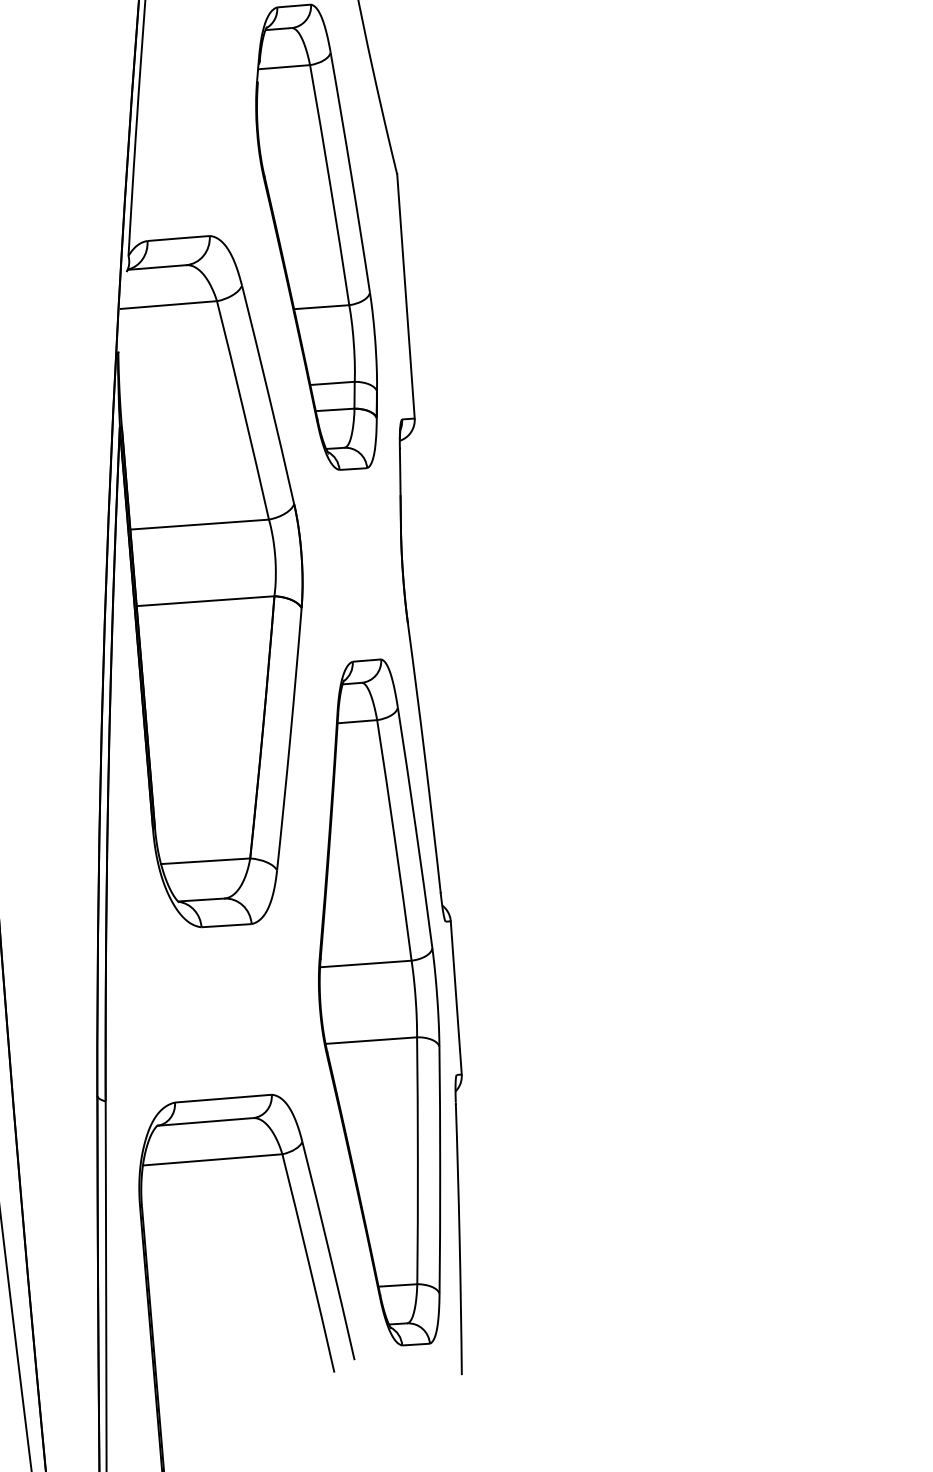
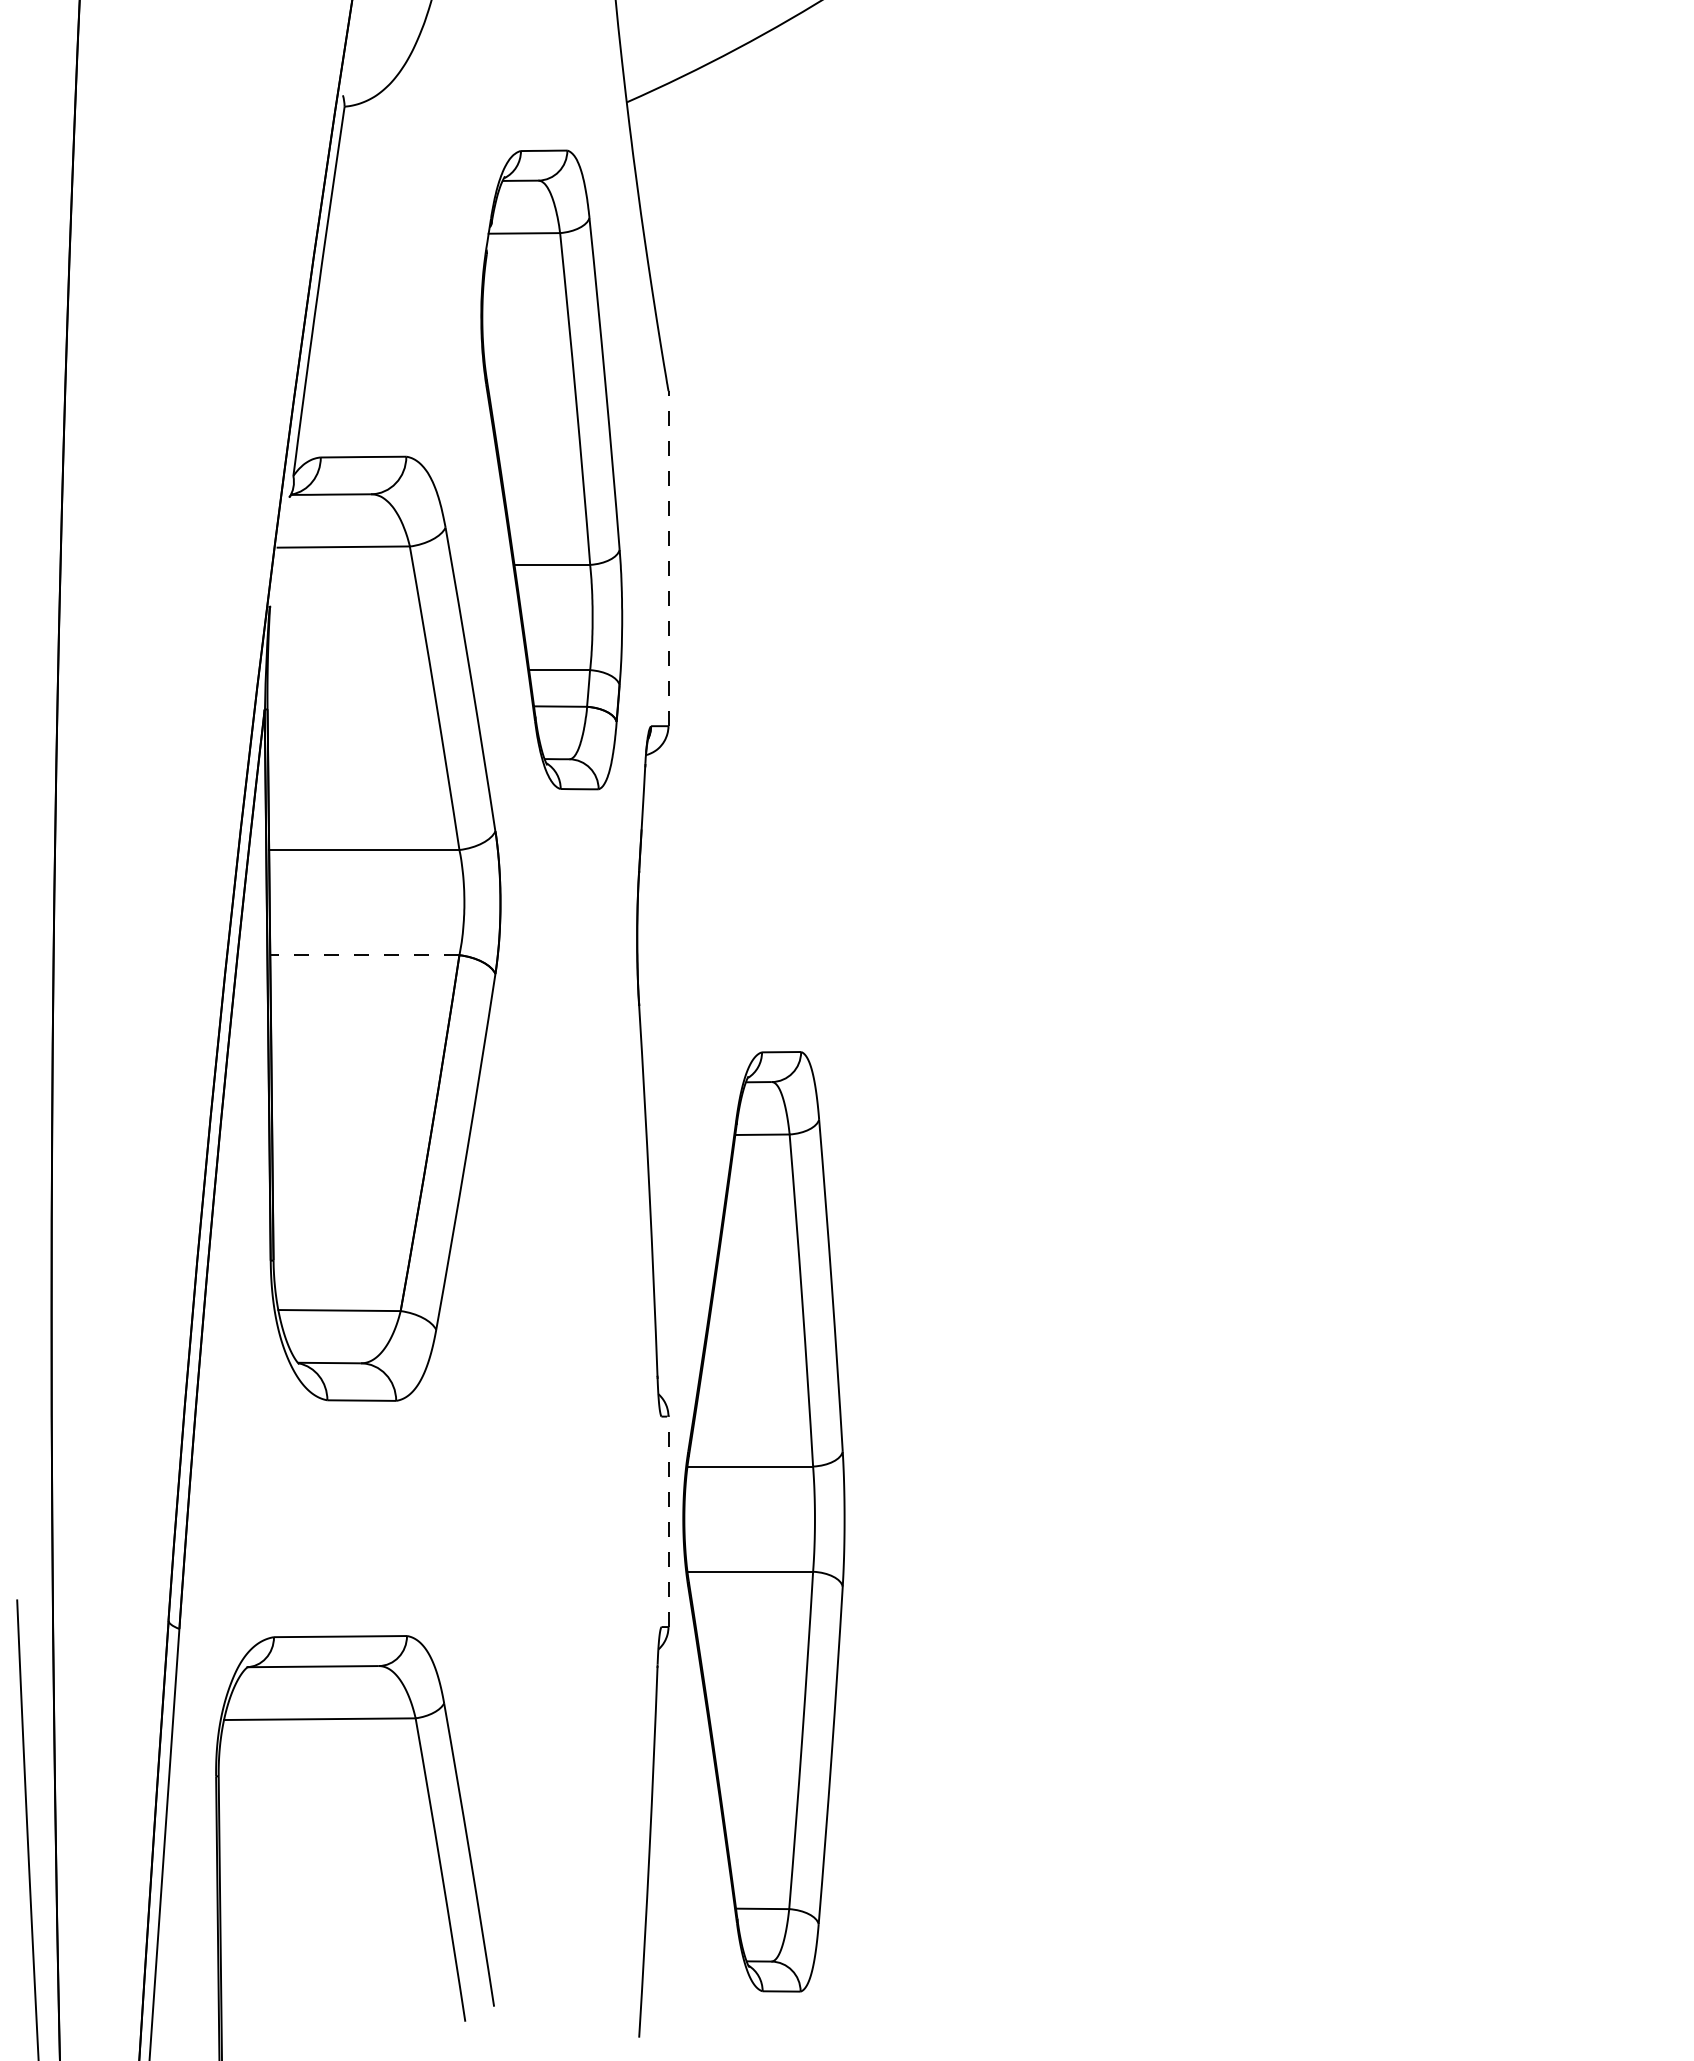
line: (405, 296) -> (668, 558), solid -> dashed
line: (205, 601) -> (364, 955), solid -> dashed
line: (456, 997) -> (668, 1521), solid -> dashed
part: (378, 1003) -> (763, 1521), moved

